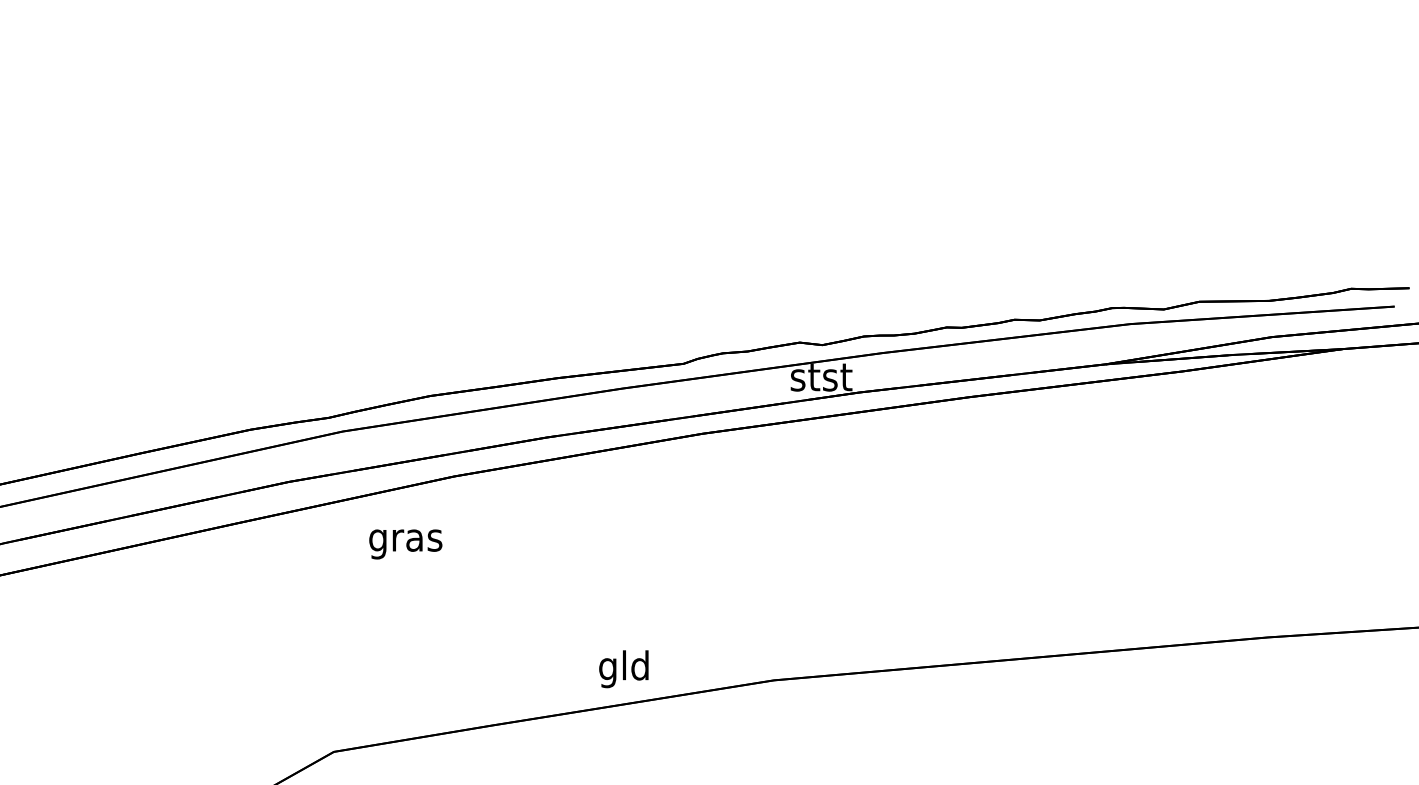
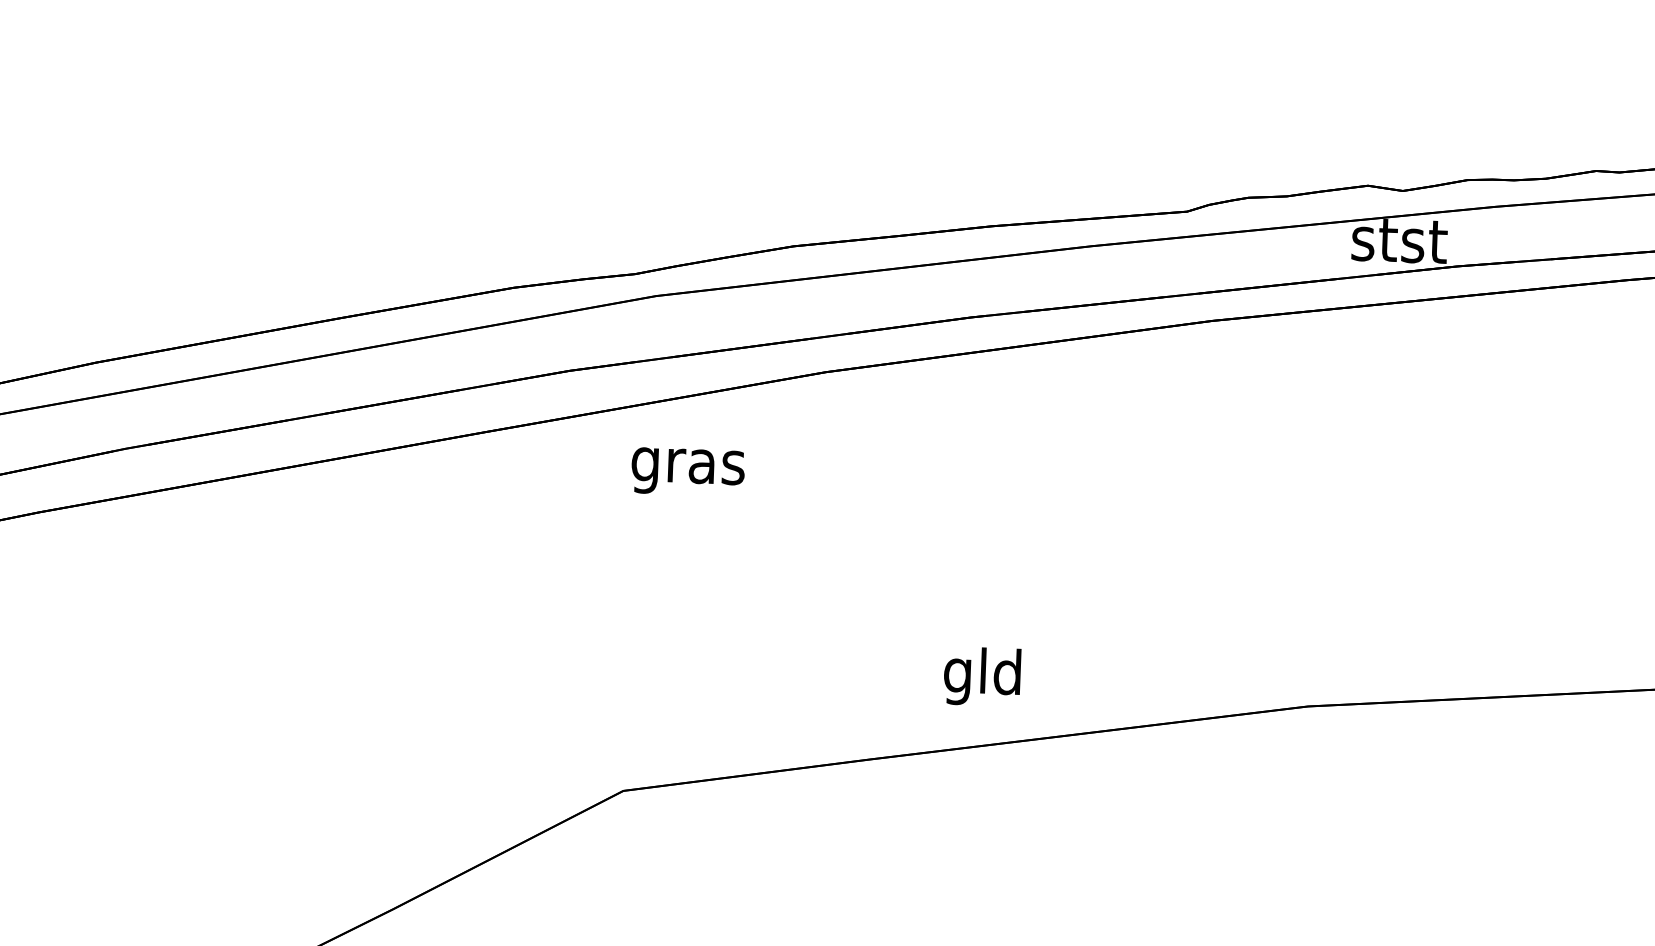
text: (405, 544) -> (687, 472), moved
text: (623, 669) -> (981, 677), moved

